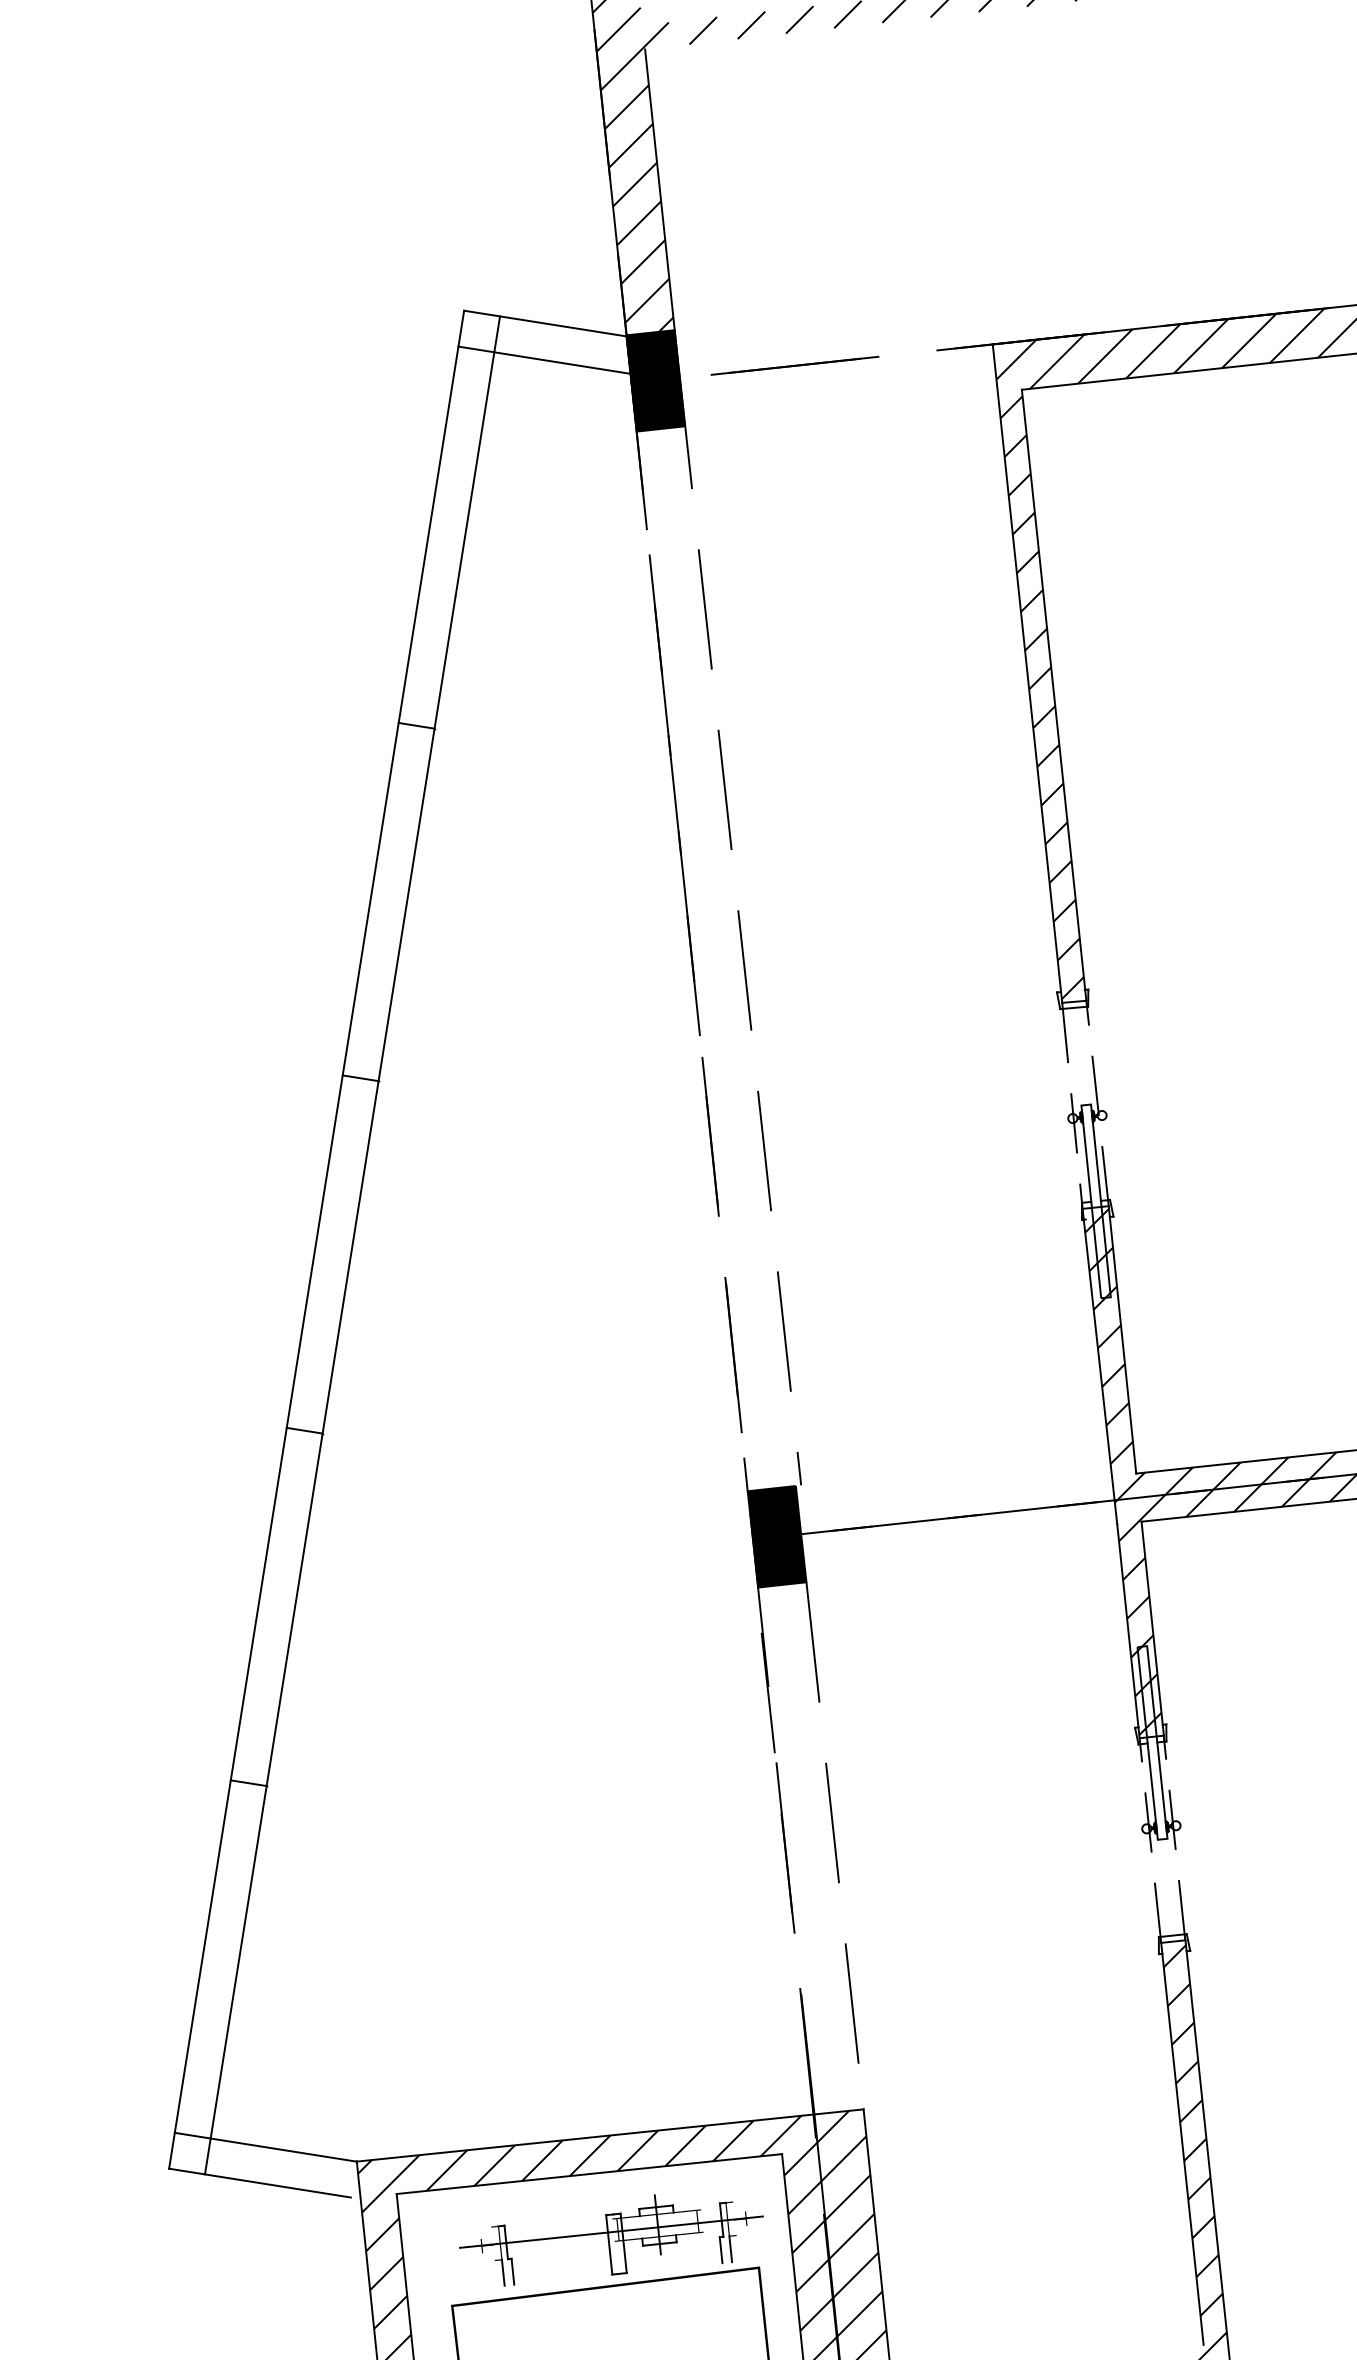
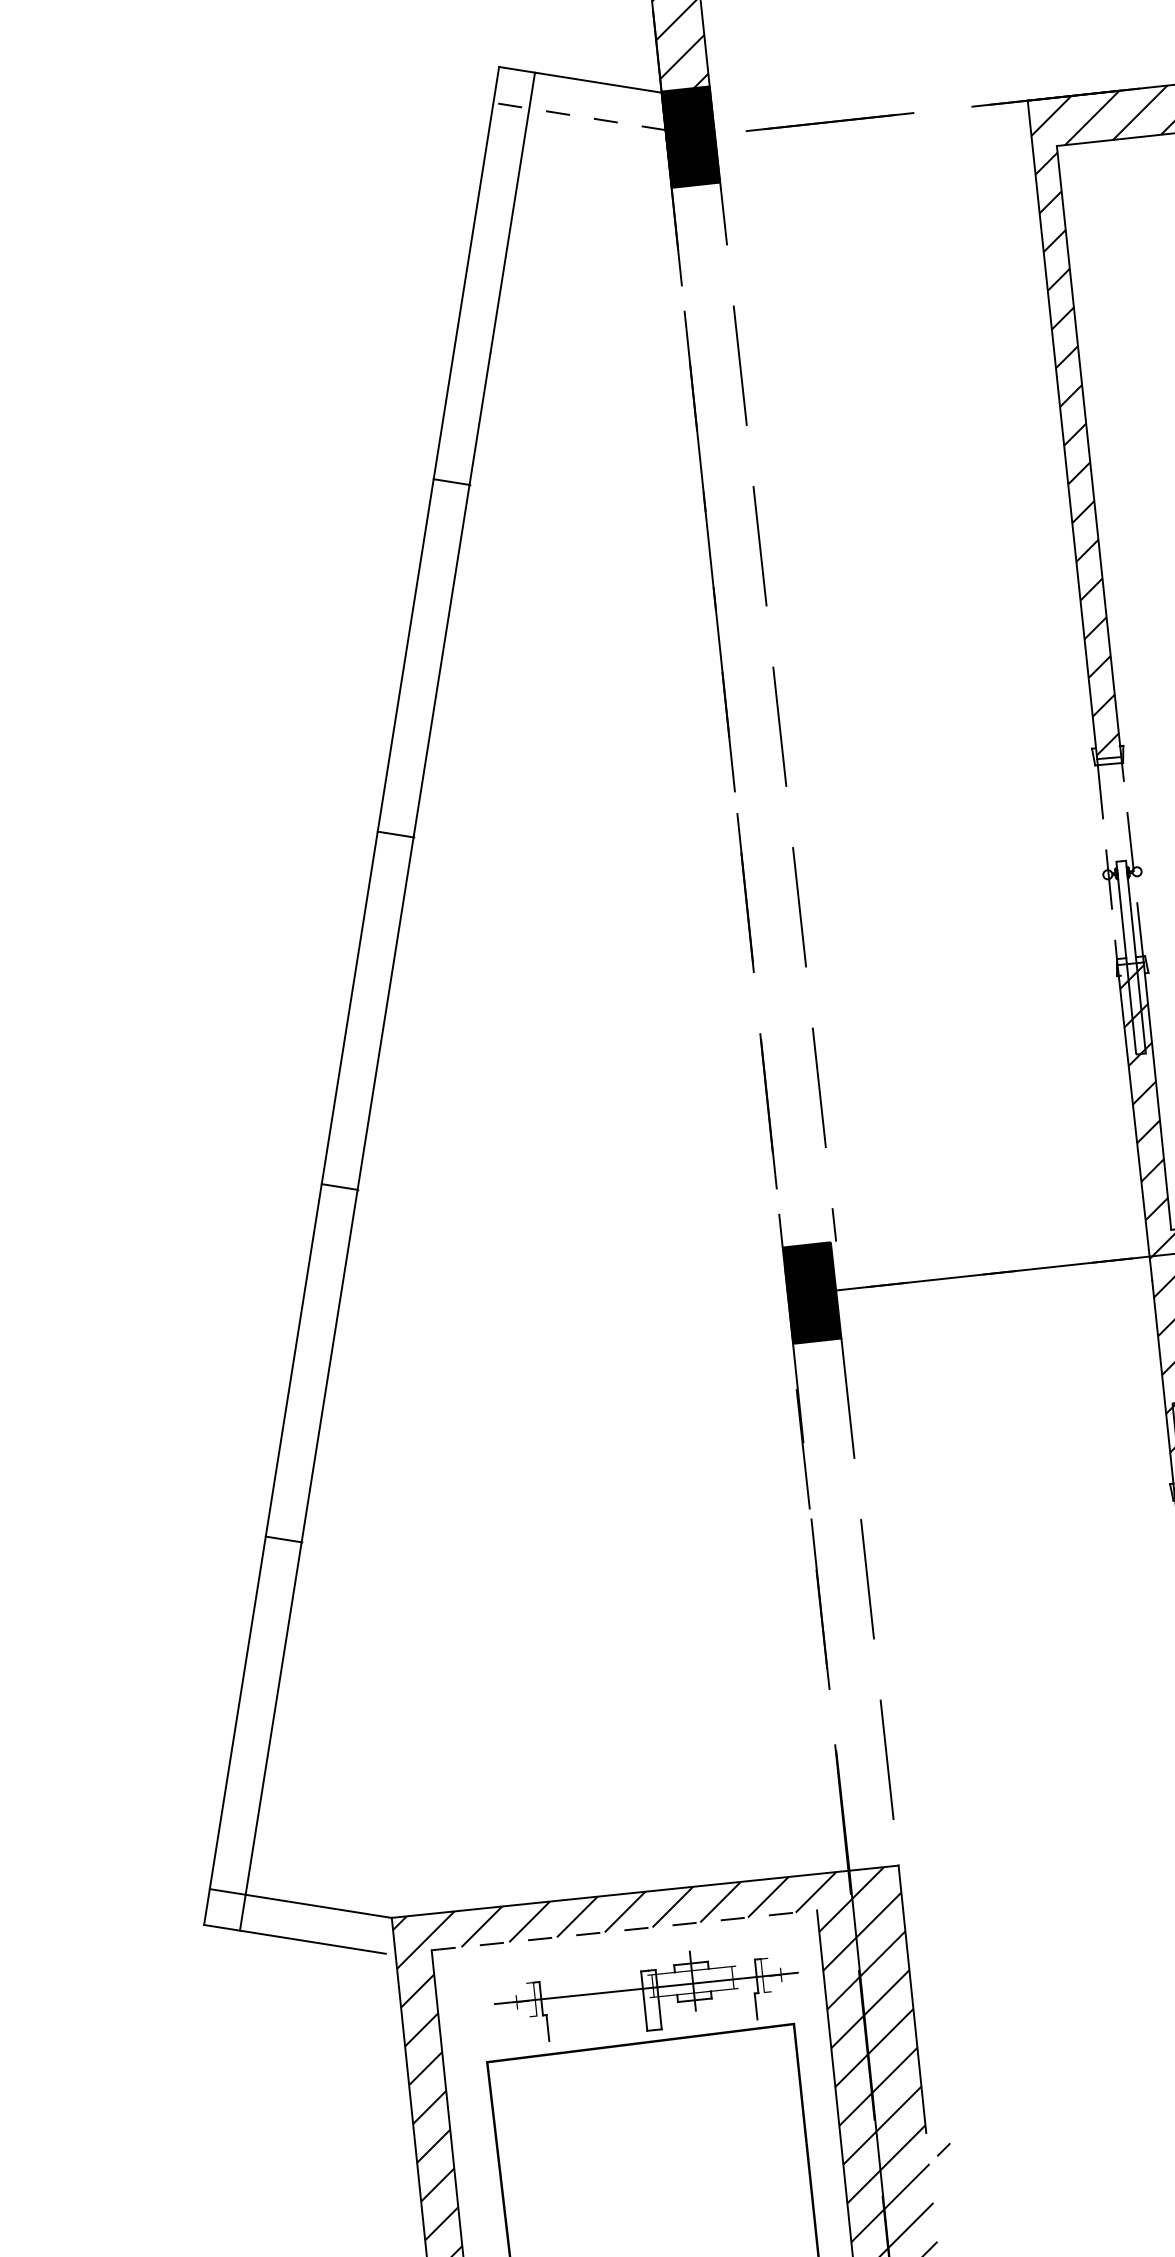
line: (544, 360) -> (579, 116), solid -> dashed
line: (589, 2174) -> (624, 1930), solid -> dashed
line: (730, 2249) -> (765, 2005), removed
line: (502, 2272) -> (537, 2028), removed

